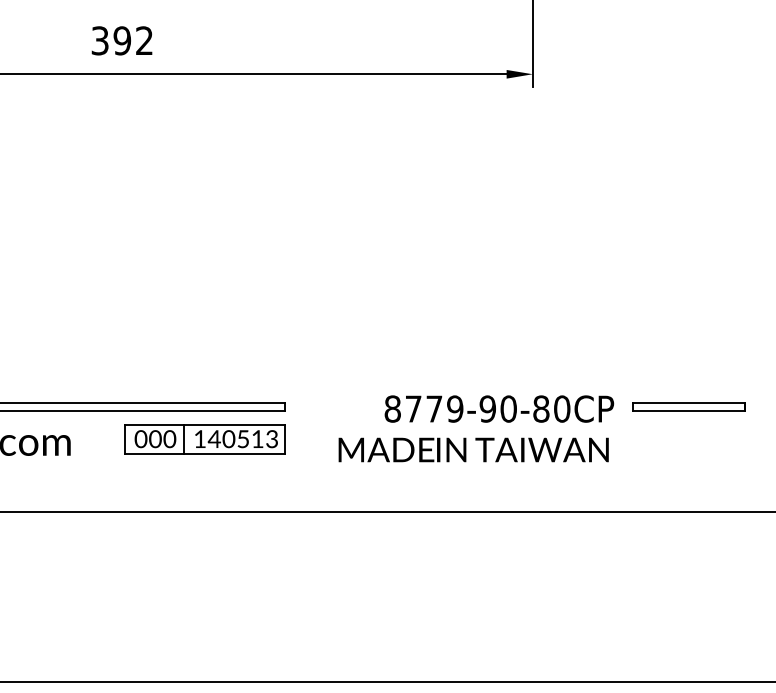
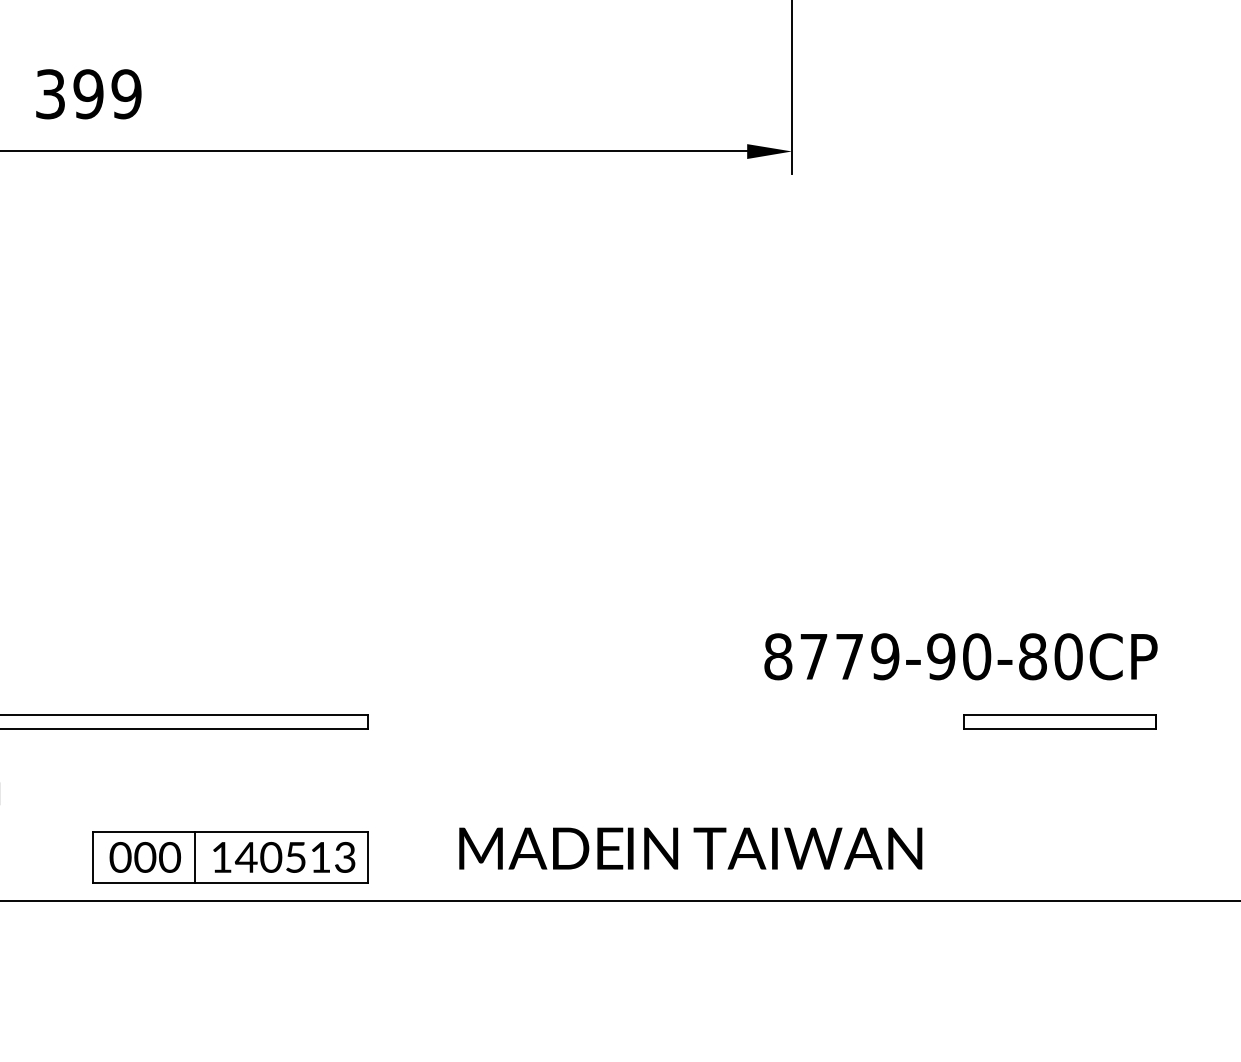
text: (144, 40) -> (126, 93), 392 -> 399
text: (499, 408) -> (961, 655), moved
part: (204, 439) -> (229, 858), moved
text: (473, 449) -> (690, 847), moved

